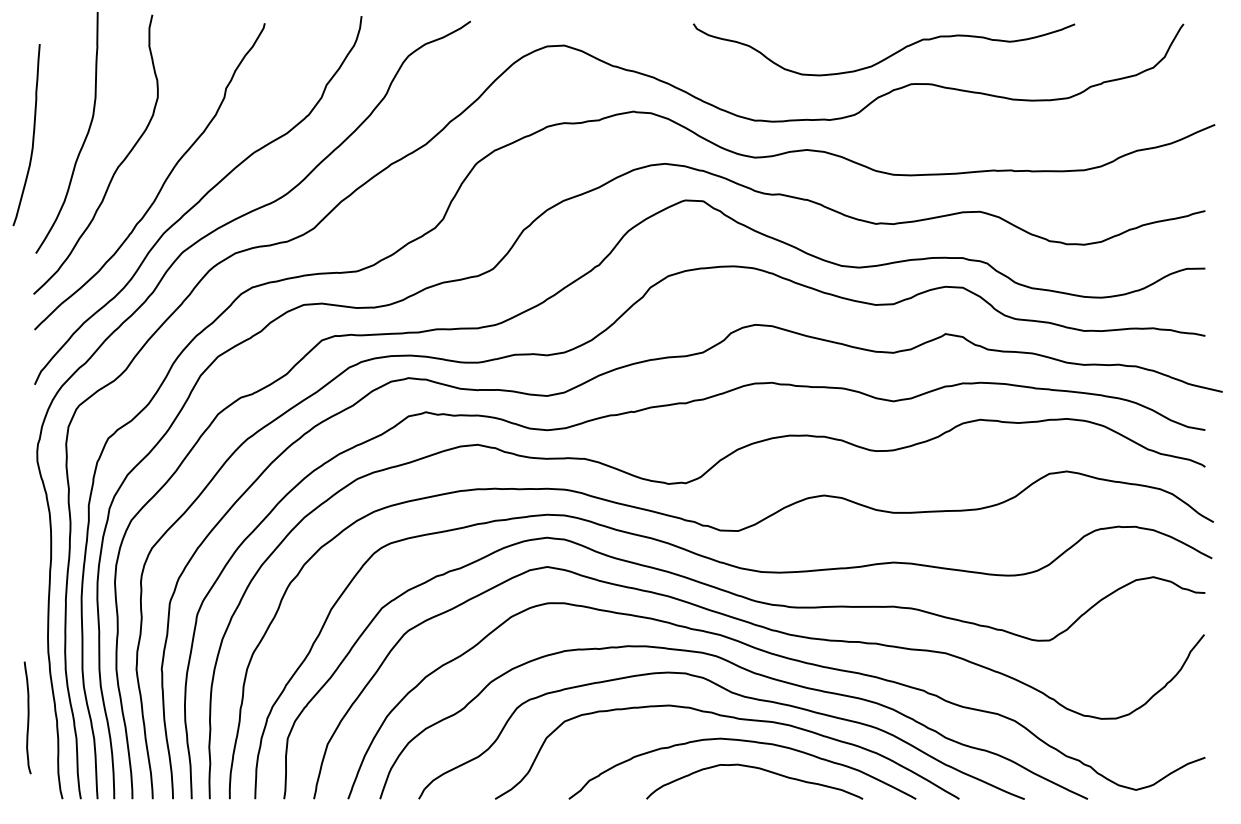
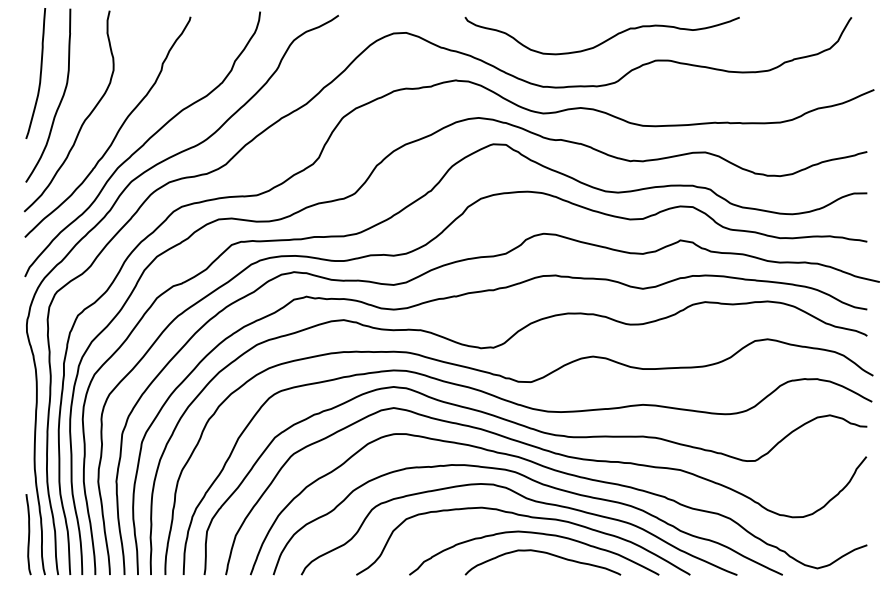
curve: (887, 56) -> (604, 40), moved
curve: (32, 135) -> (39, 73), moved
curve: (27, 717) -> (28, 534), moved

